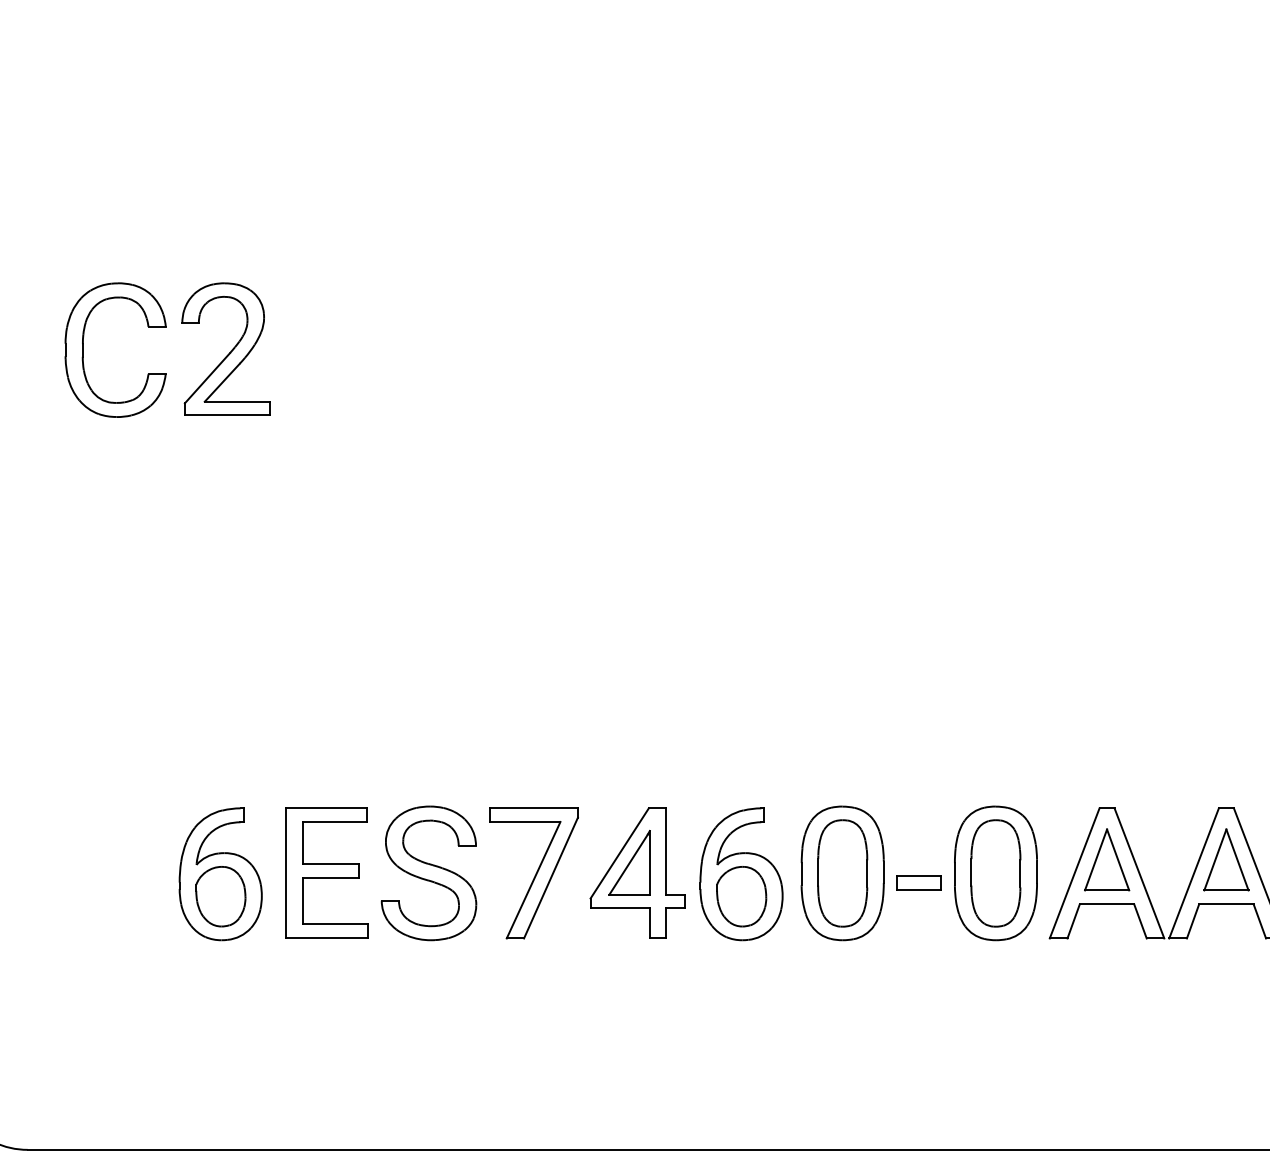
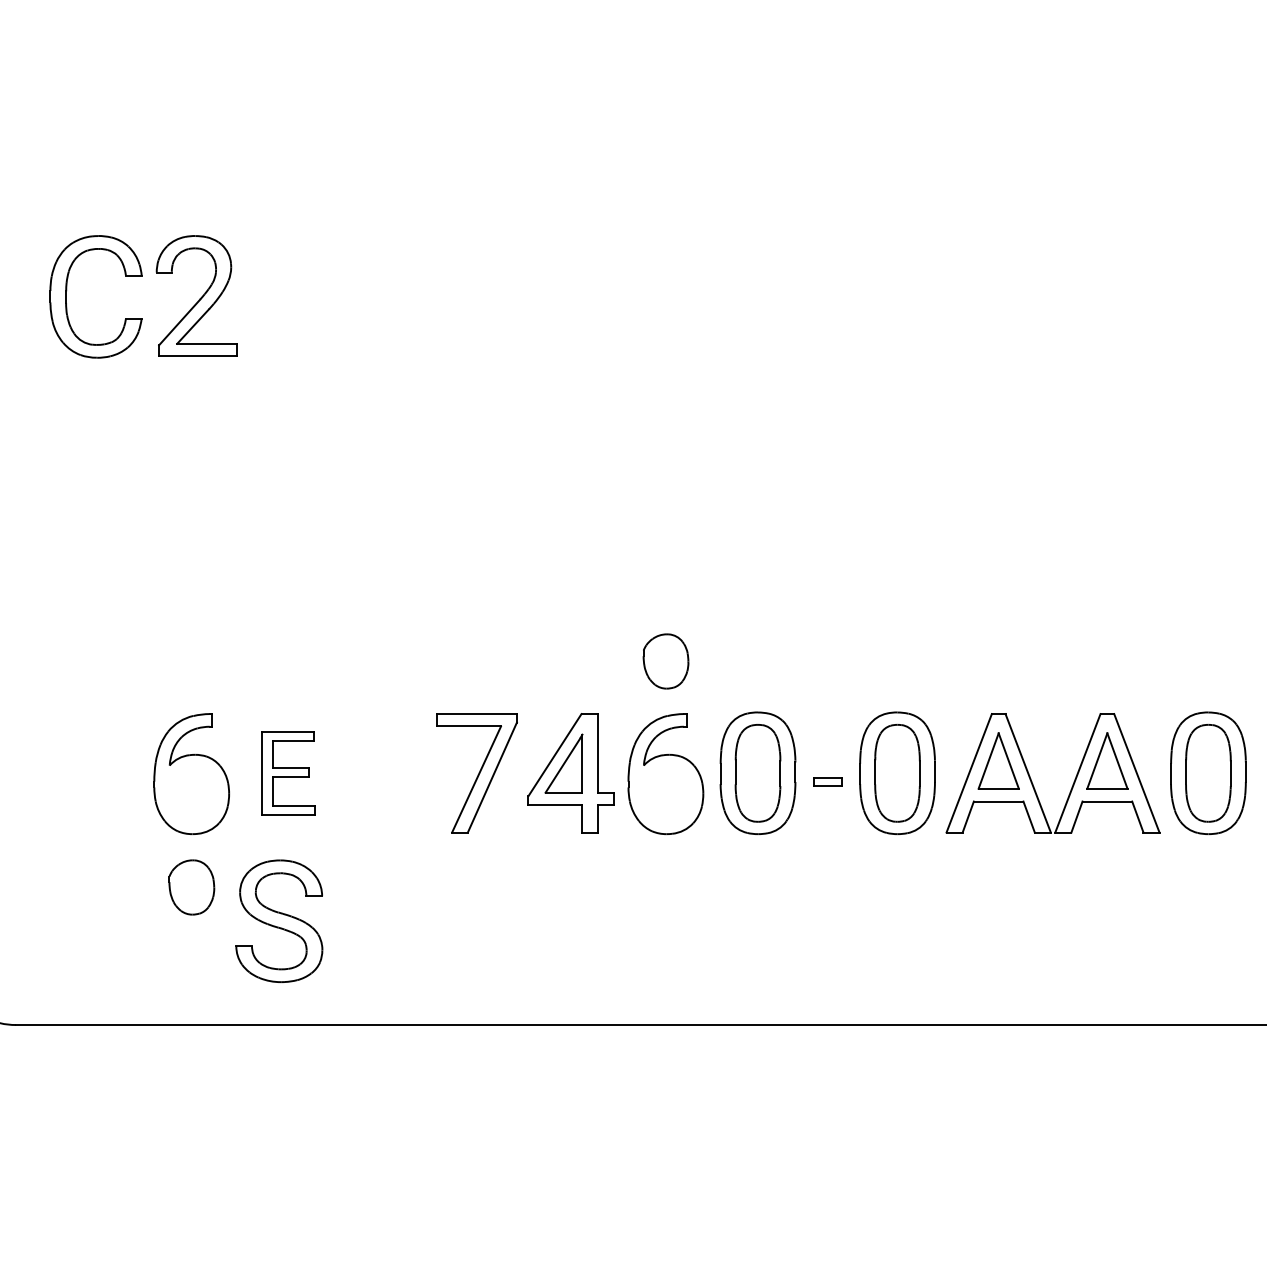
part: (429, 872) -> (279, 920), moved
part: (327, 873) -> (288, 773), size x0.7
part: (919, 882) -> (827, 781), size x0.7
part: (220, 896) -> (191, 887), moved
part: (741, 896) -> (665, 661), moved

